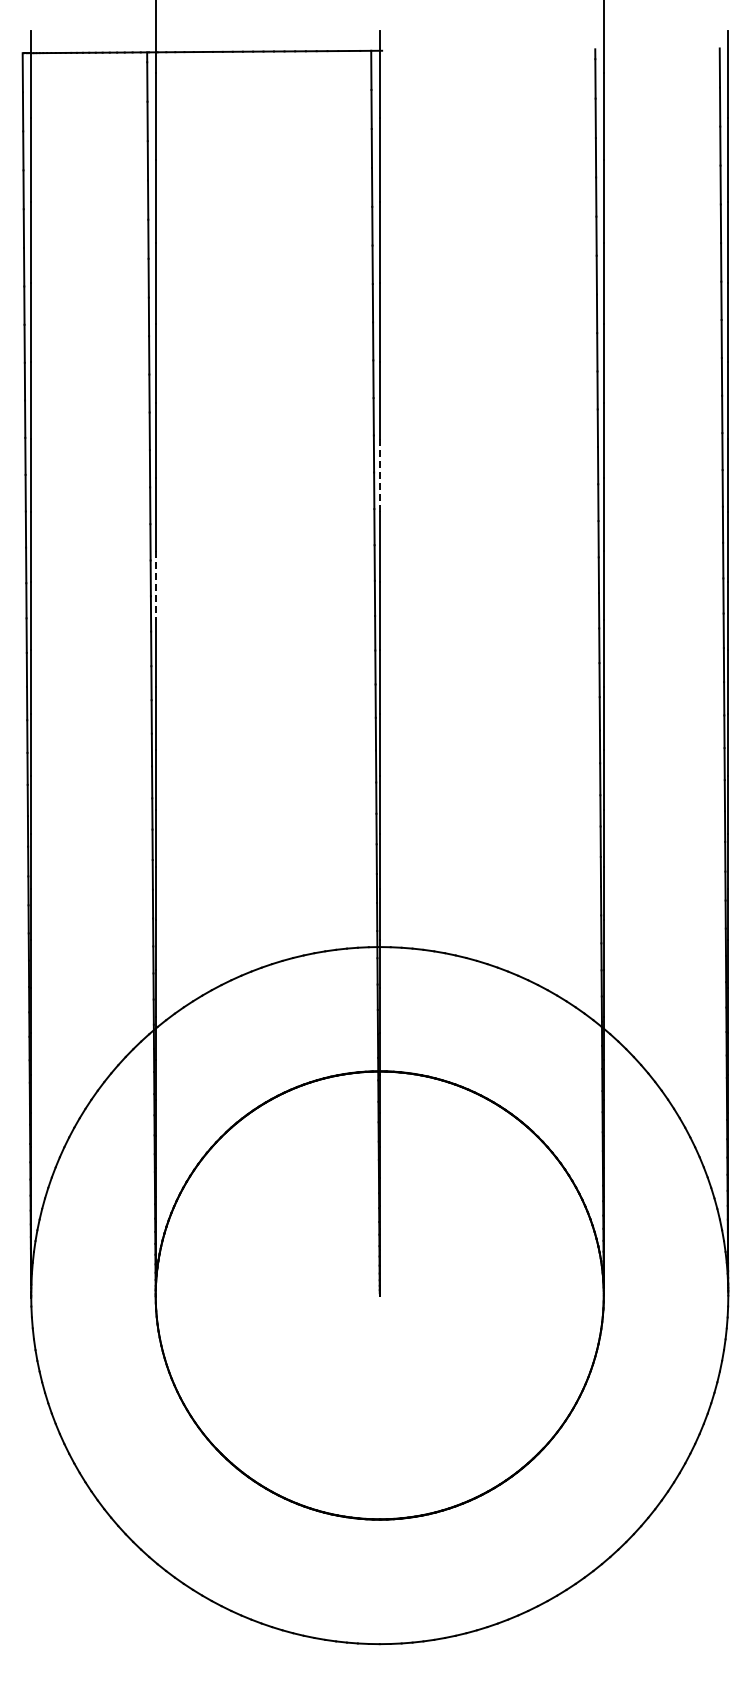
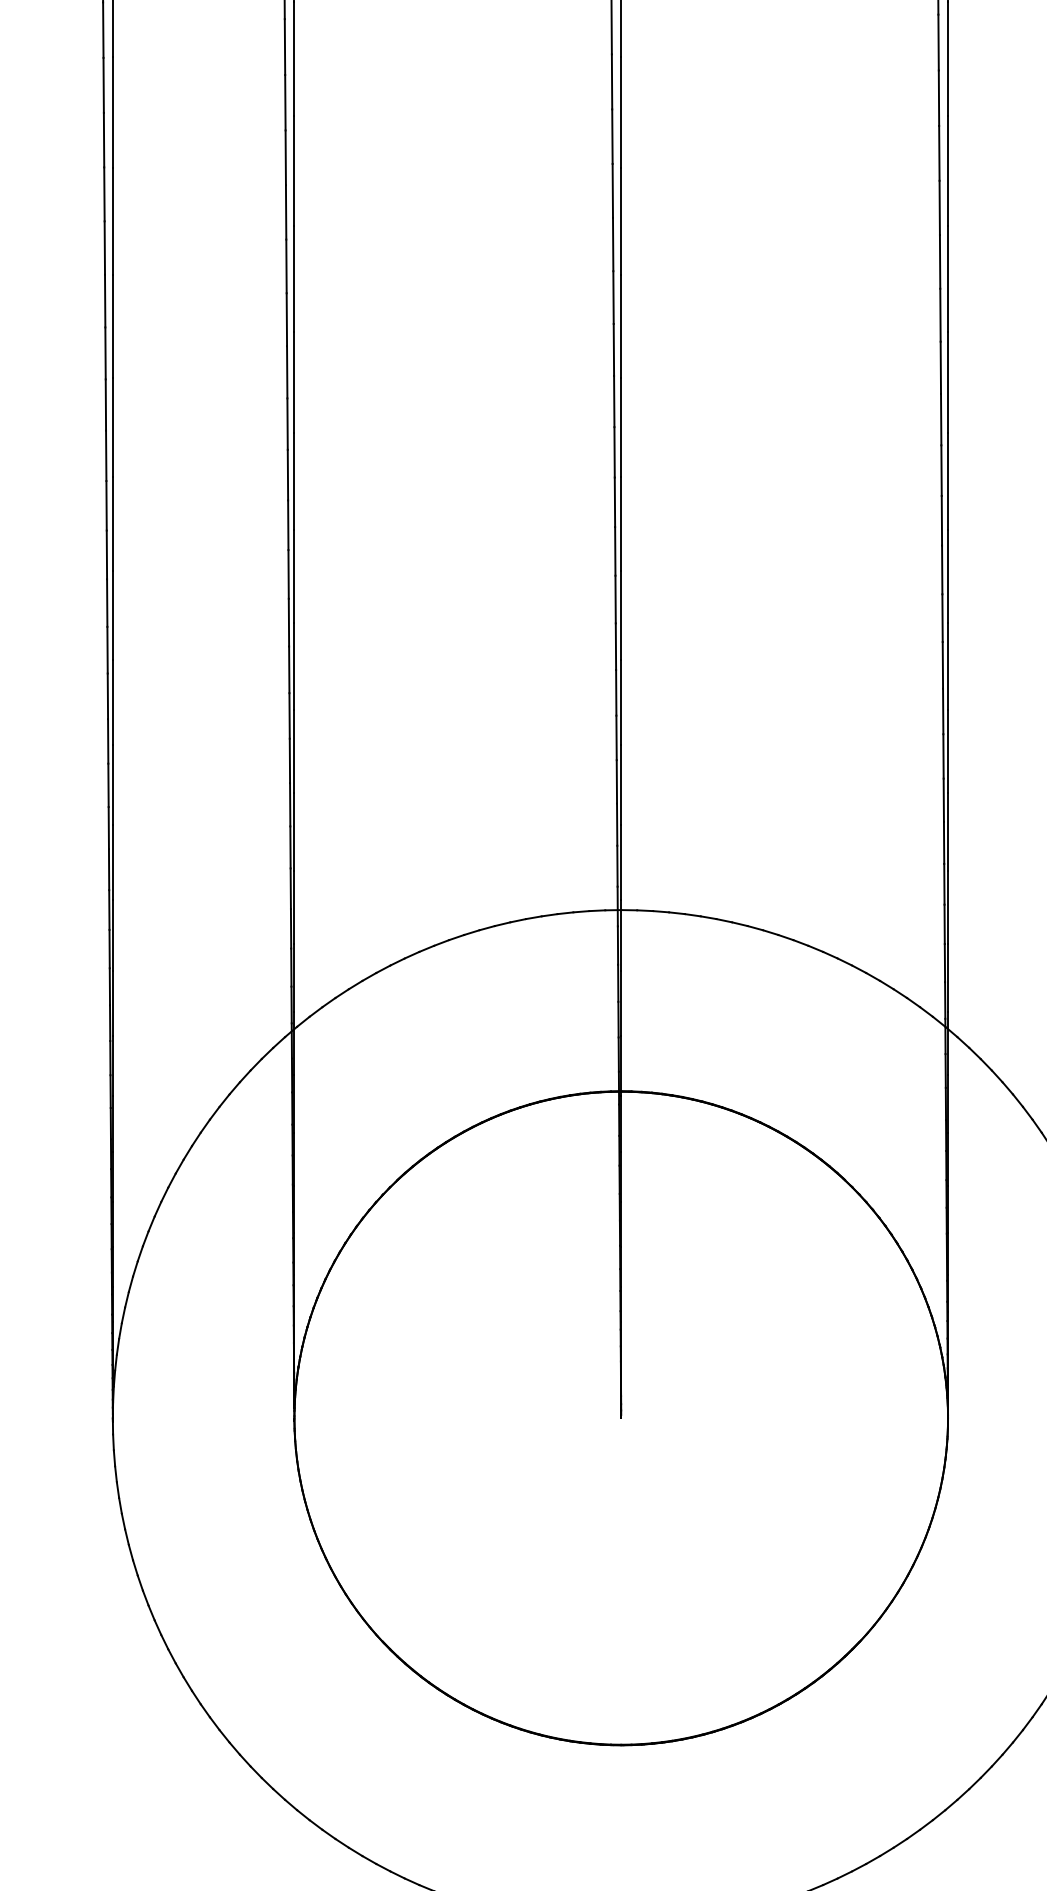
line: (379, 475) -> (620, 222), dashed -> solid
line: (155, 585) -> (294, 382), dashed -> solid

